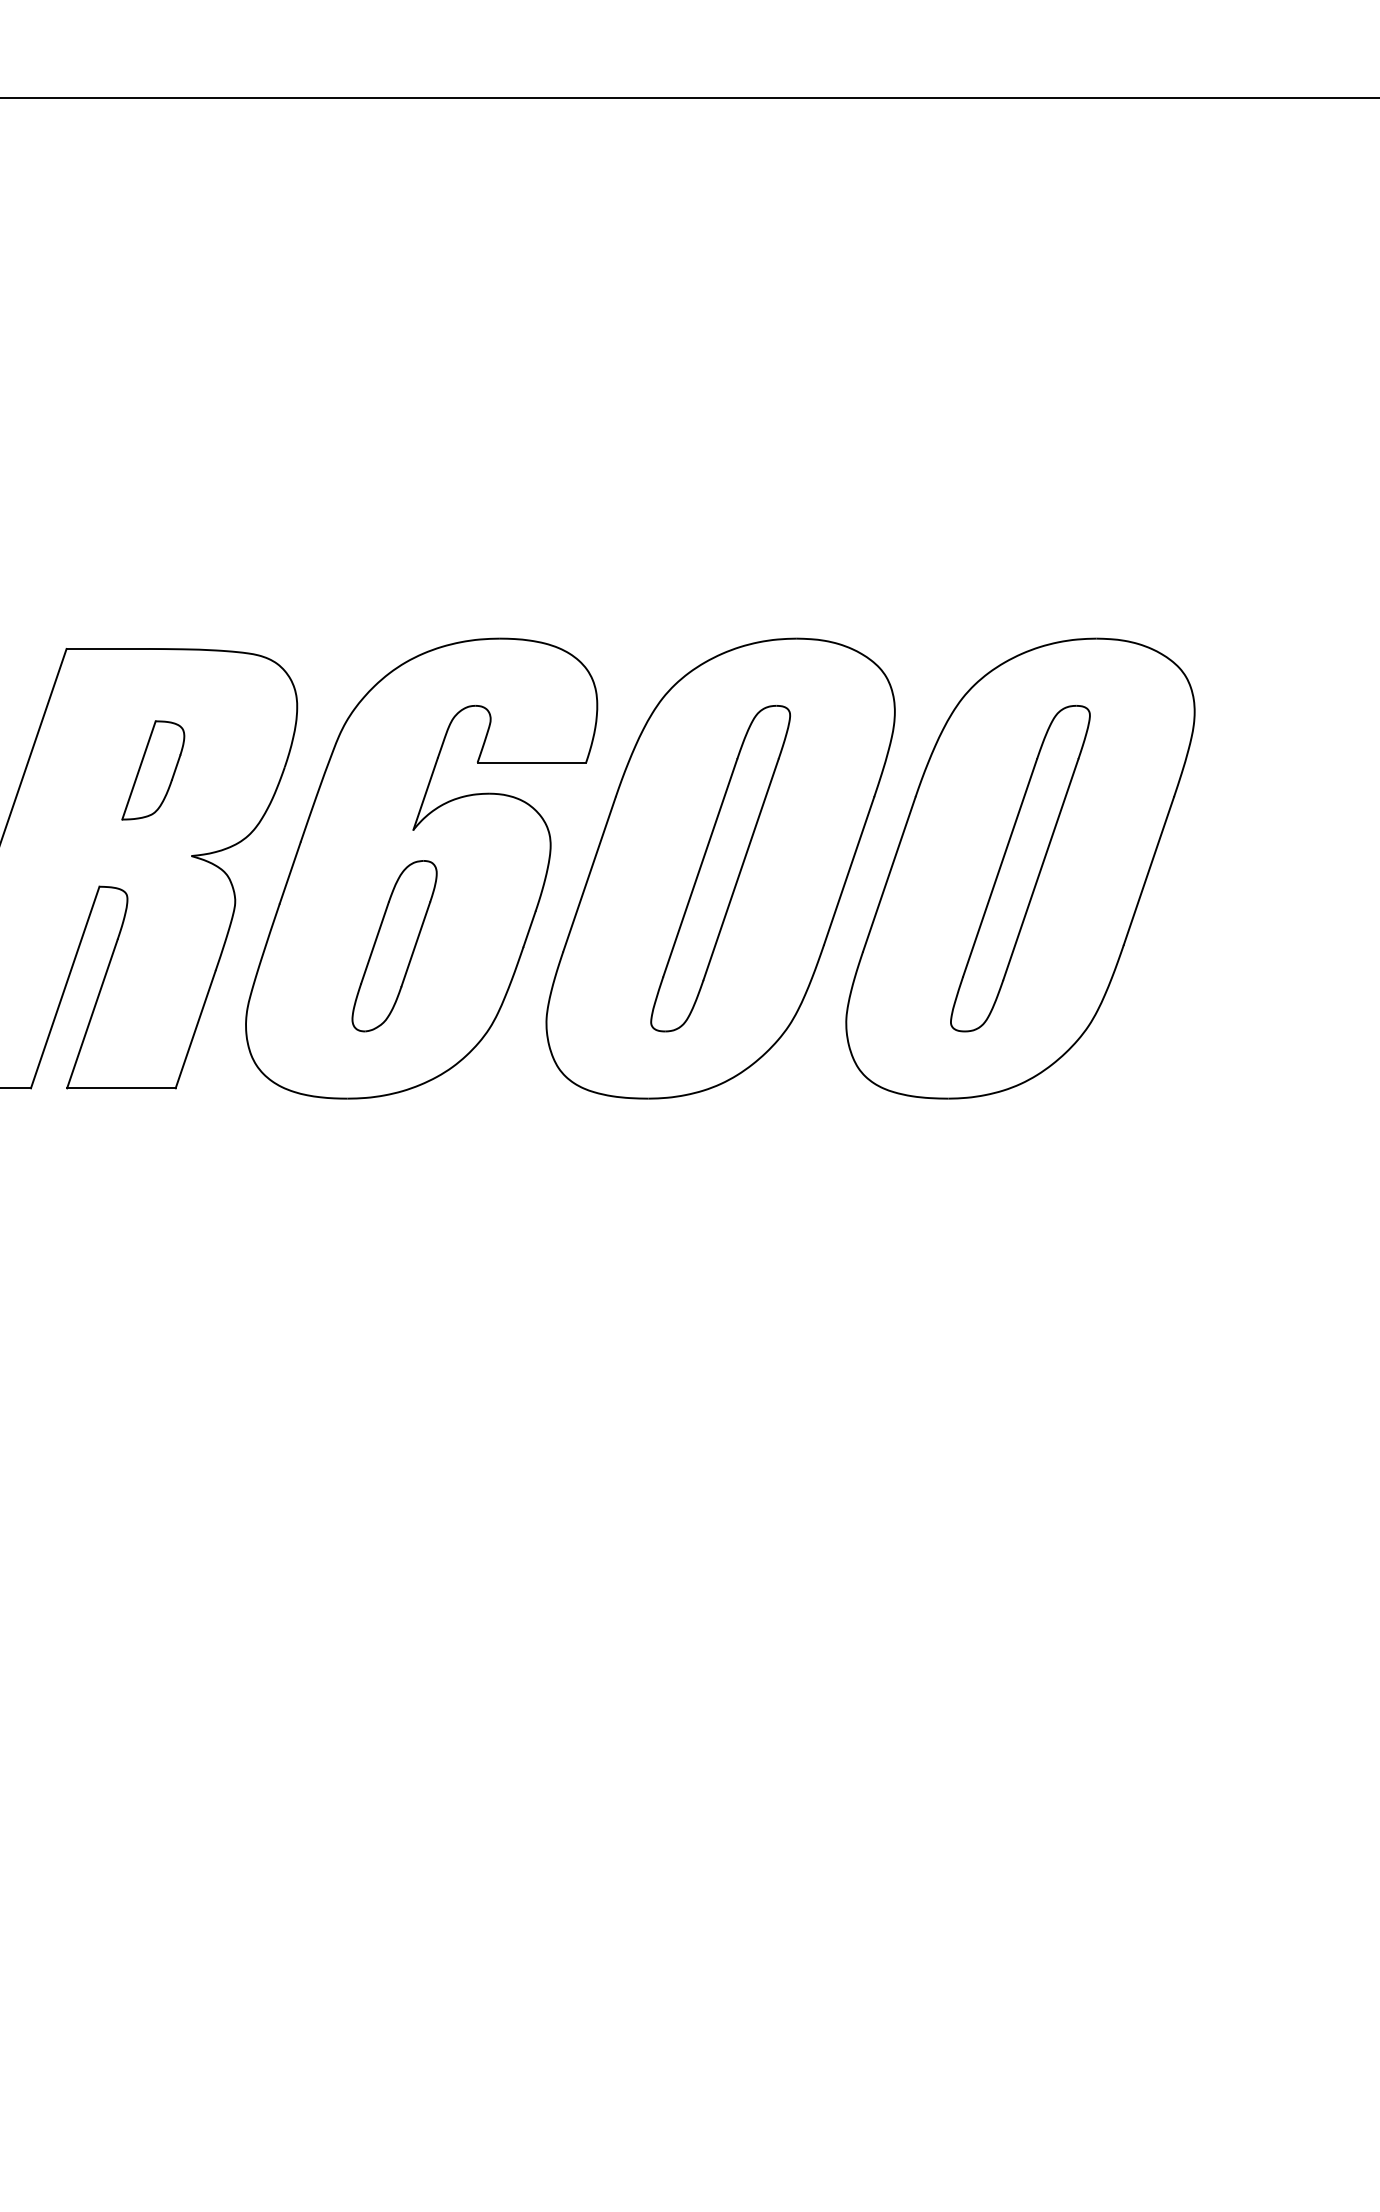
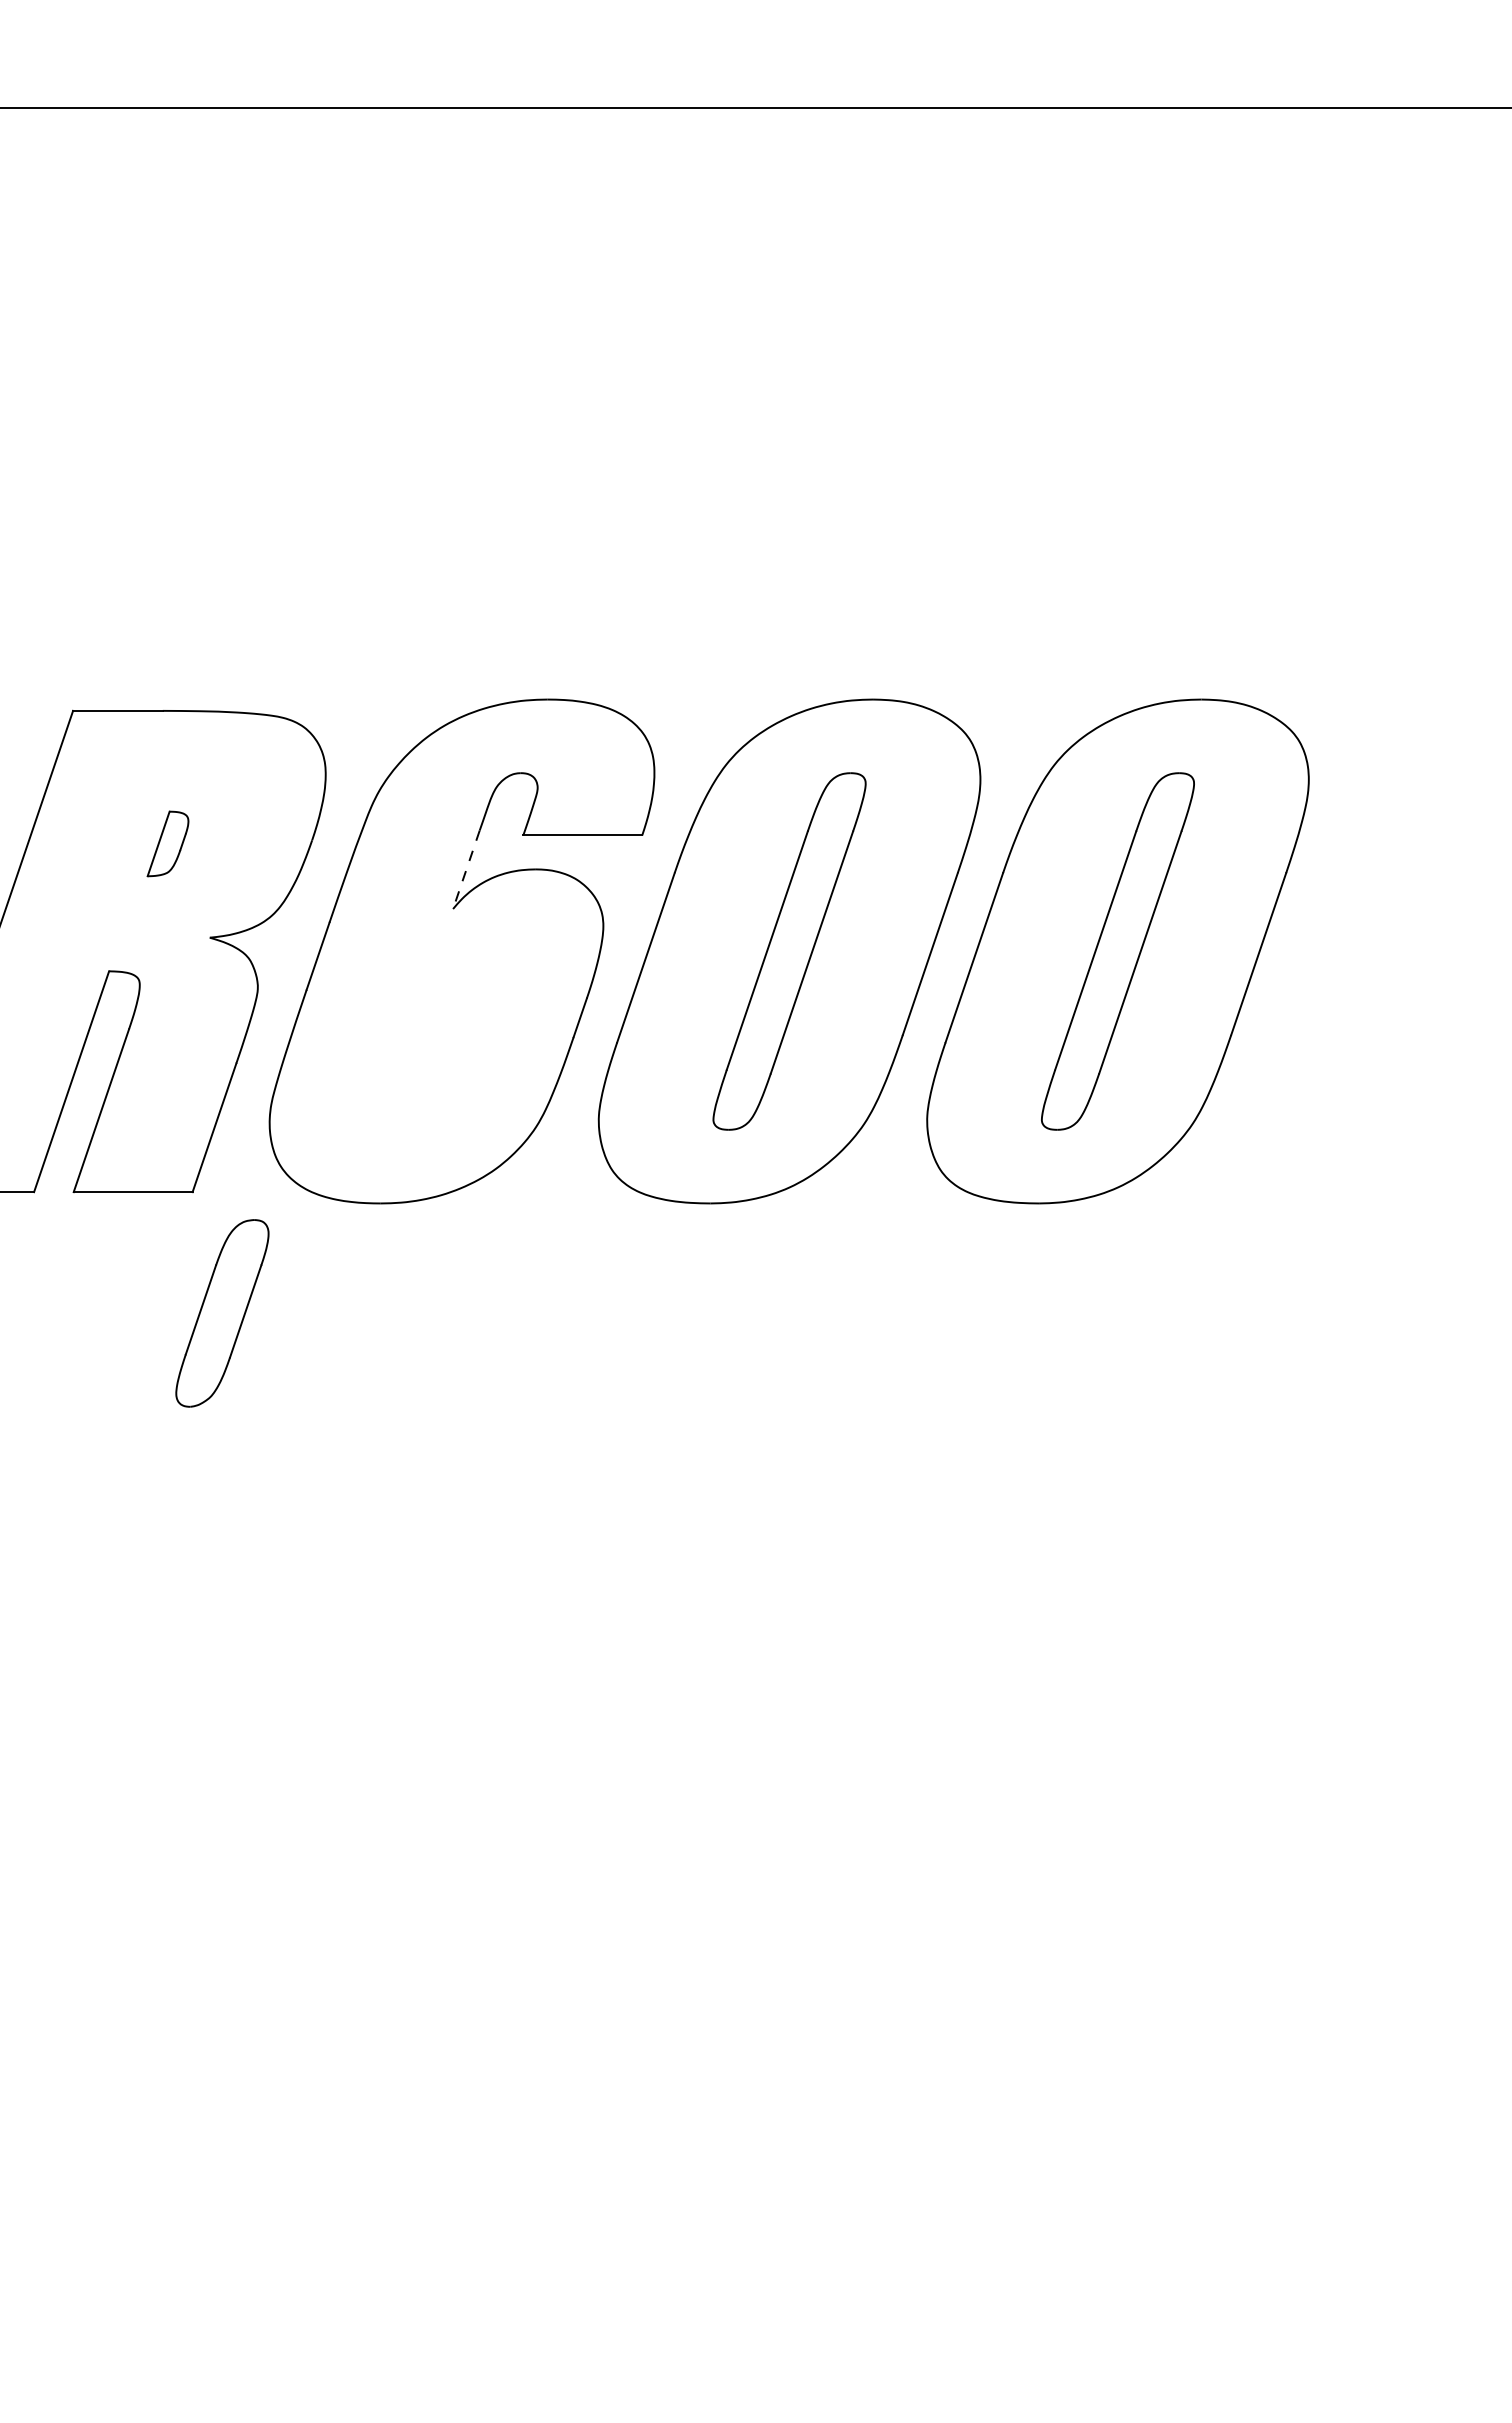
part: (152, 770) -> (167, 843), size x0.6
line: (425, 794) -> (466, 870), solid -> dashed
part: (394, 946) -> (222, 1313), moved

